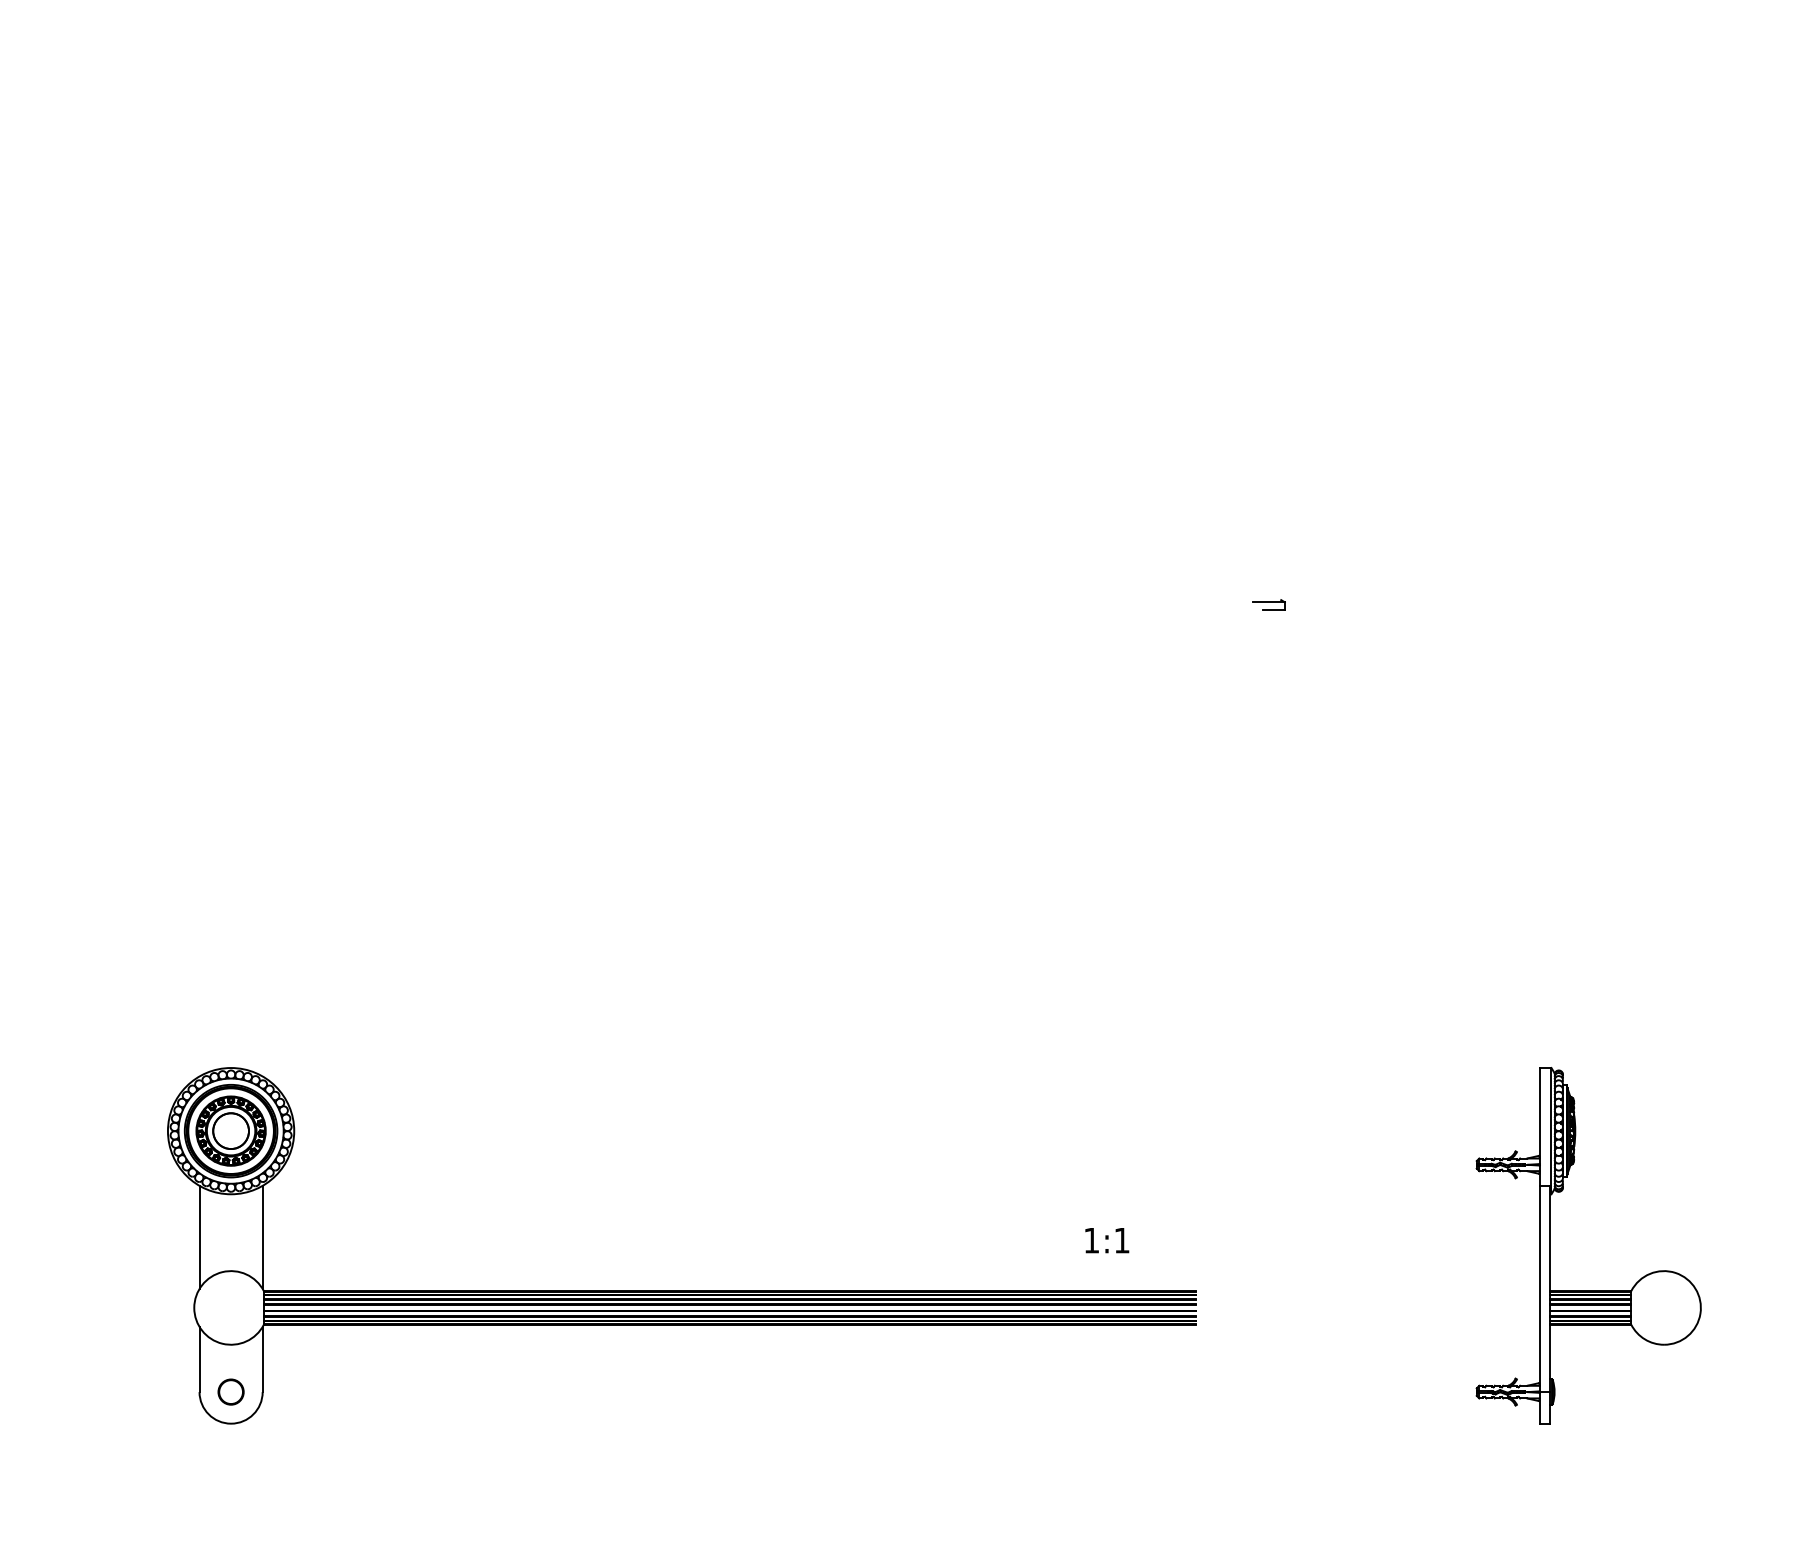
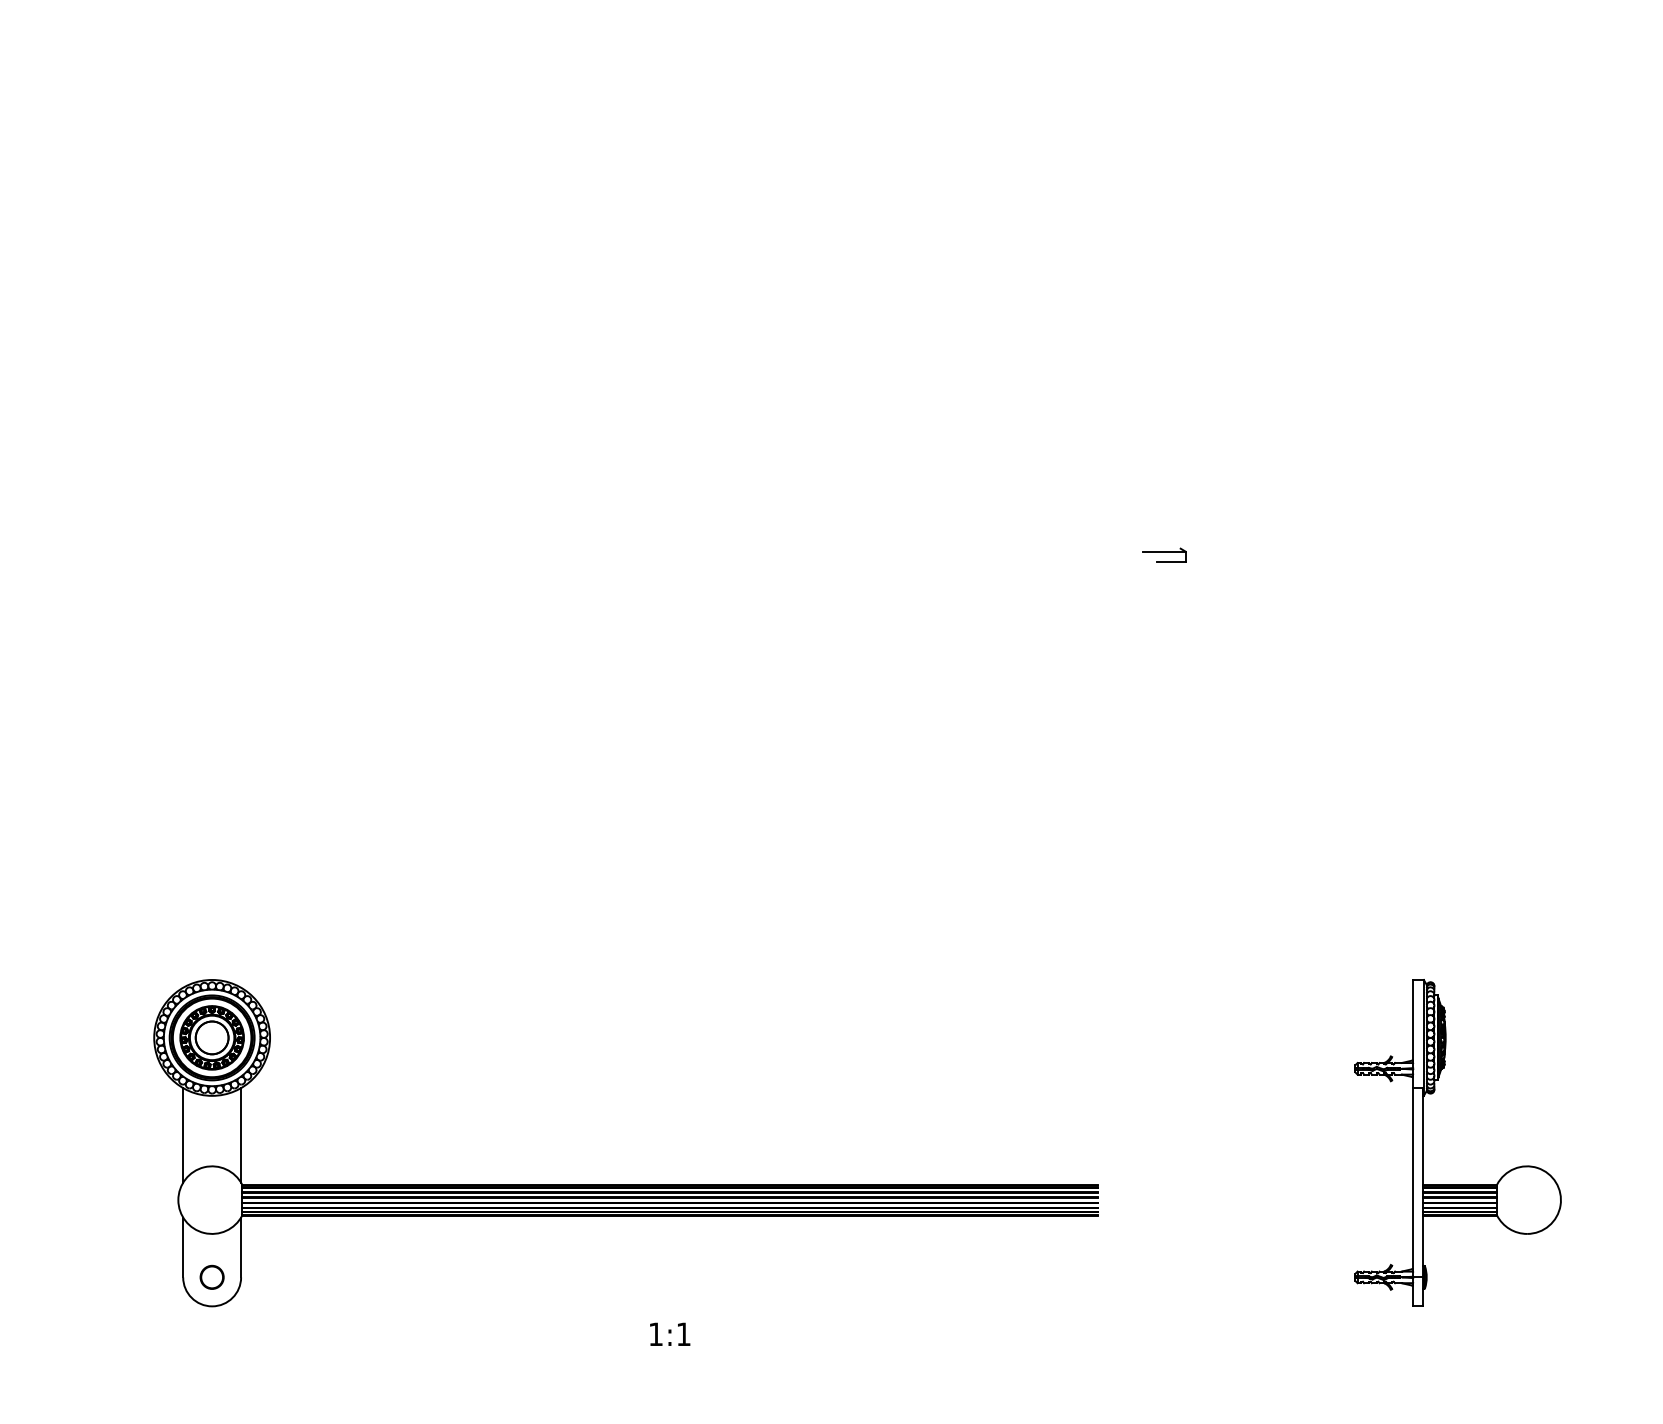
part: (1268, 604) -> (1164, 554), size x1.43
text: (1107, 1239) -> (670, 1333), moved

